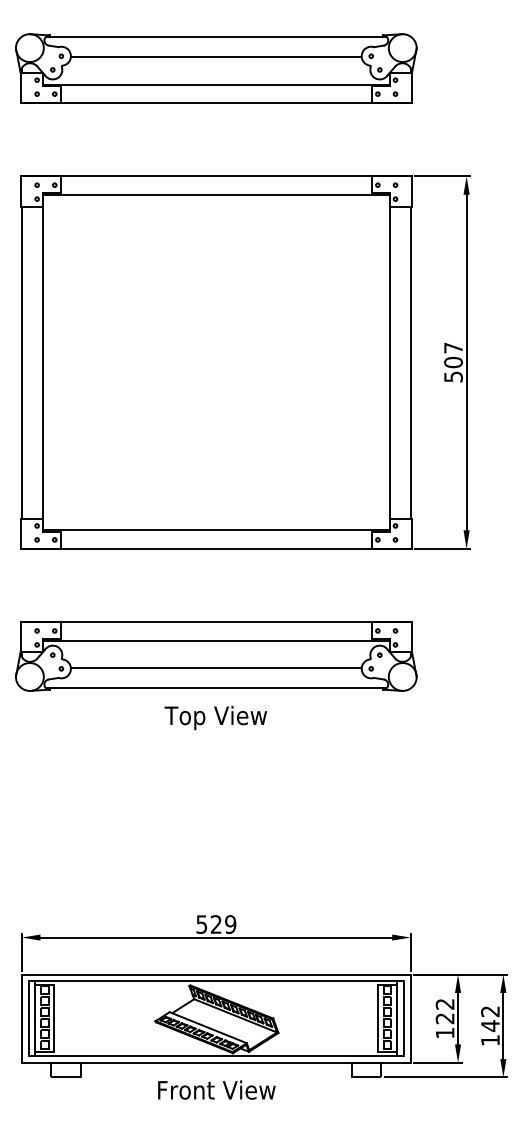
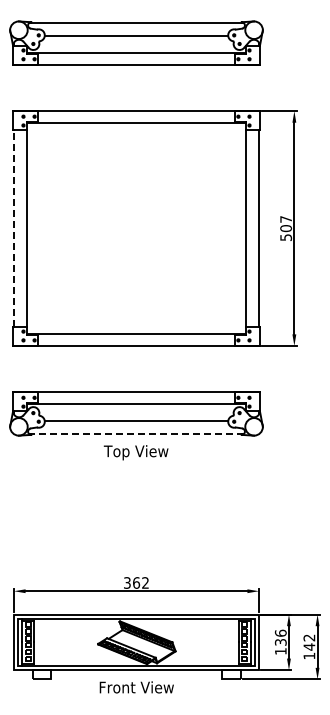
line: (22, 362) -> (14, 228), solid -> dashed
line: (216, 687) -> (136, 433), solid -> dashed
text: (216, 923) -> (136, 582), 529 -> 362
text: (444, 1010) -> (280, 637), 122 -> 136

